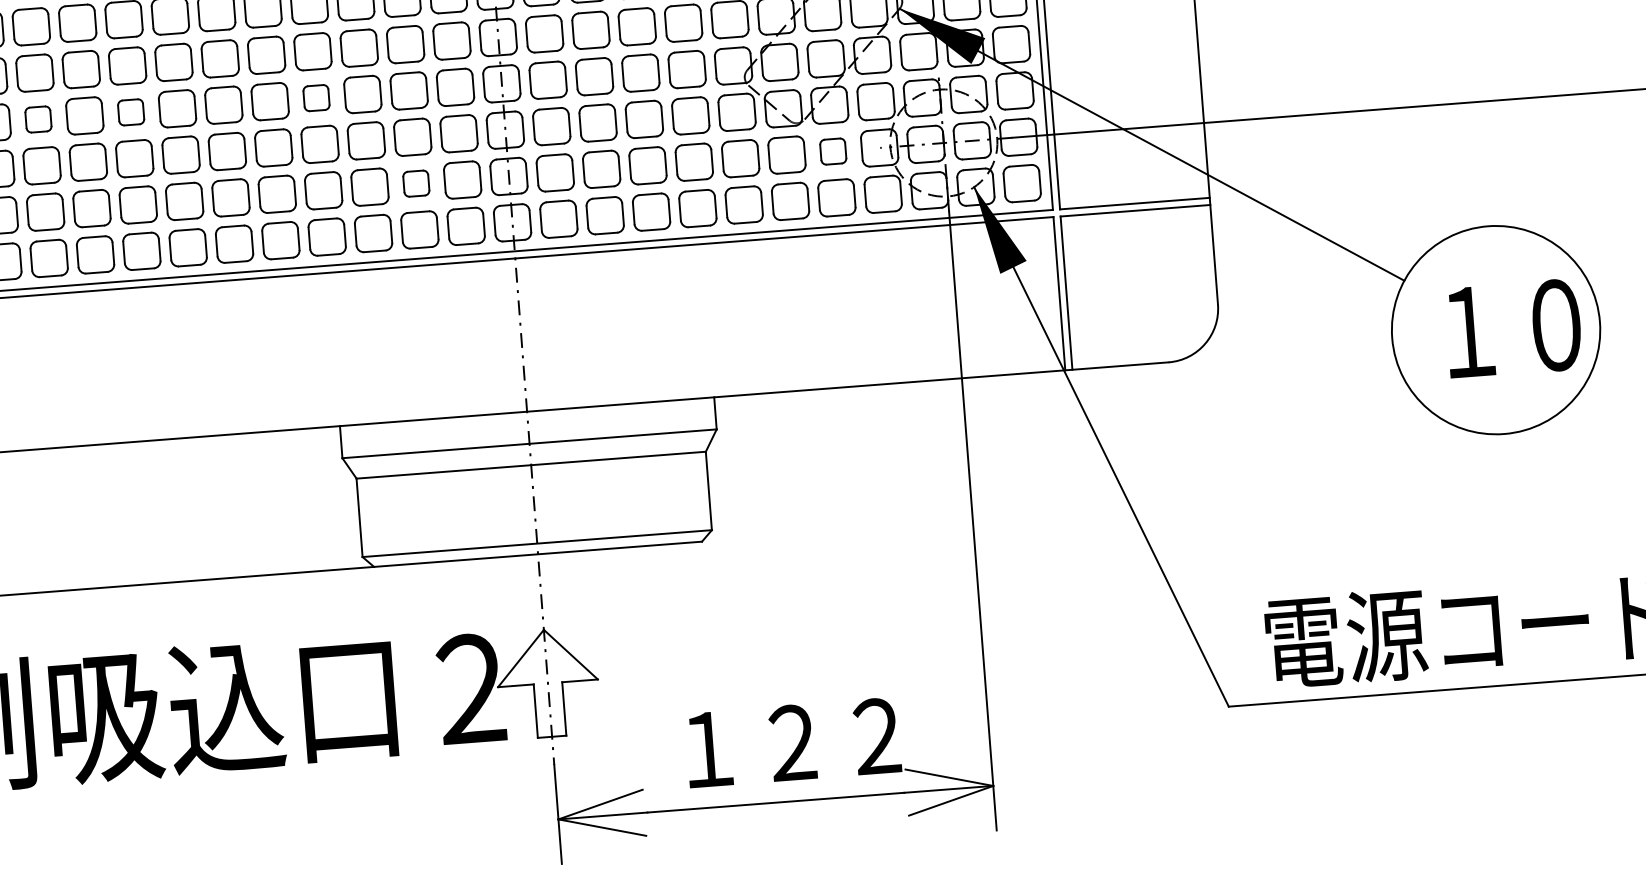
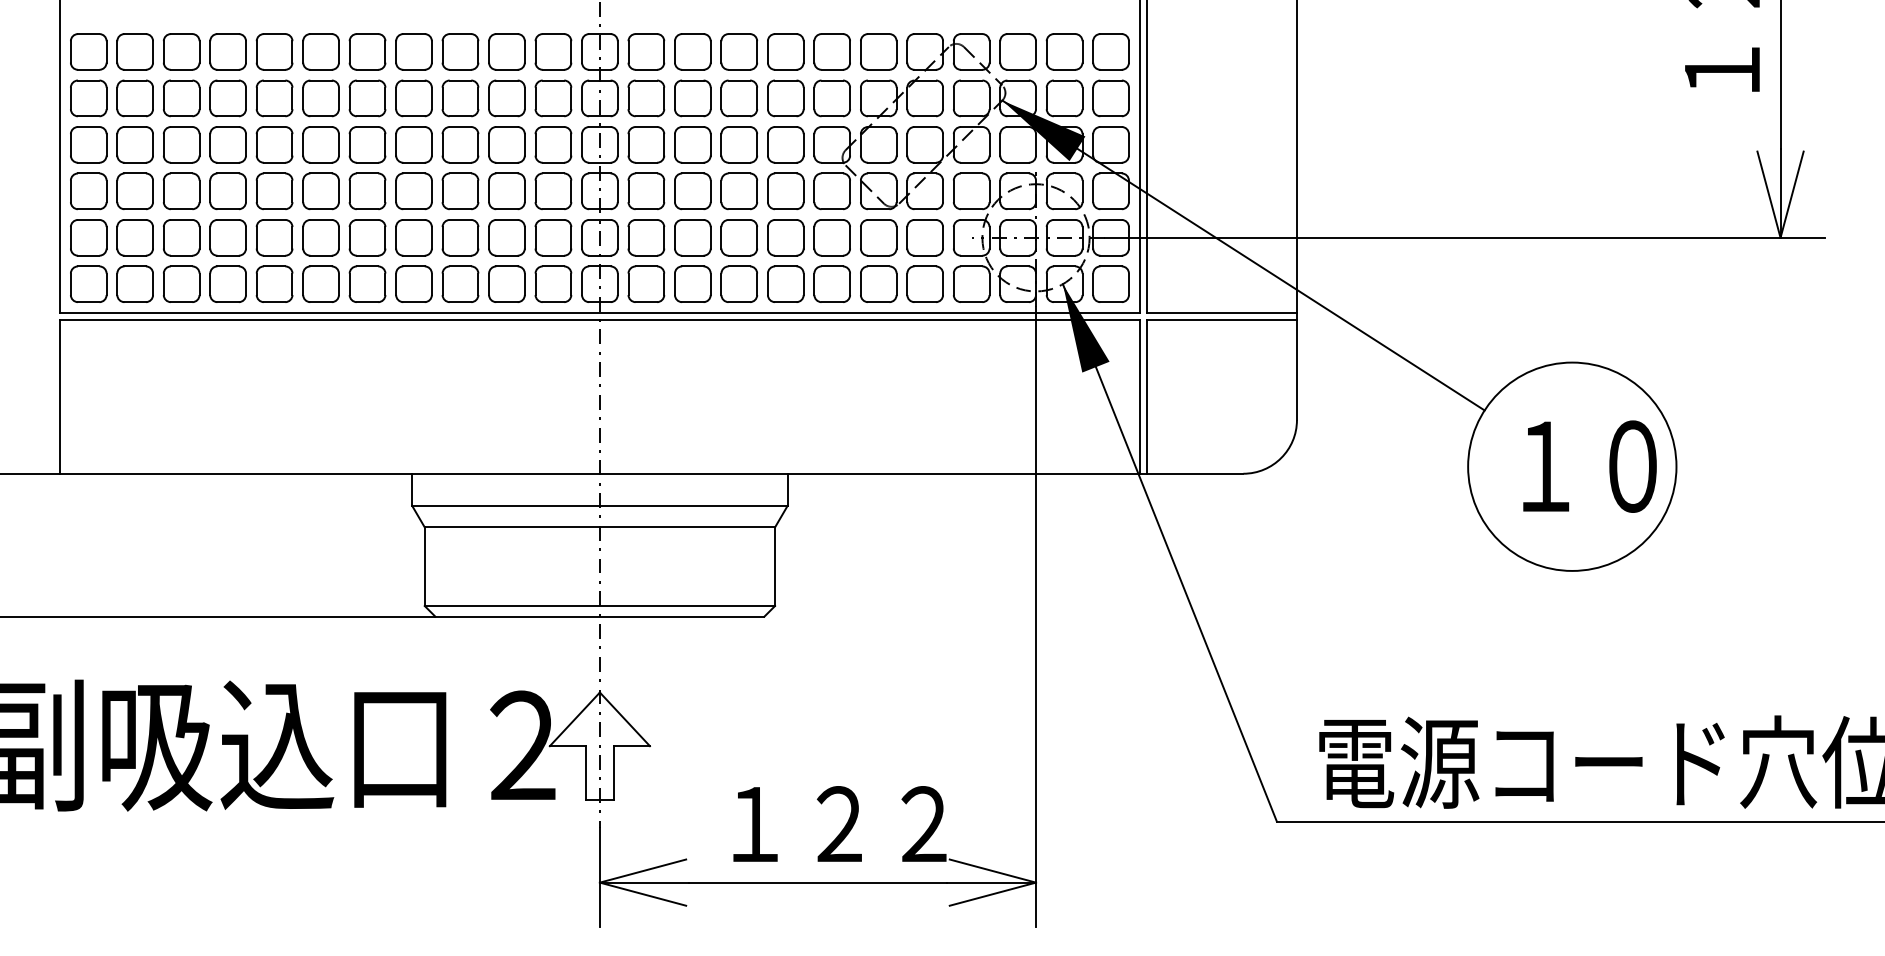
part: (315, 97) -> (413, 144), size x1.43
part: (130, 112) -> (227, 144), size x1.43
part: (37, 119) -> (134, 144), size x1.43
part: (832, 151) -> (924, 237), size x1.43
part: (415, 183) -> (506, 237), size x1.43

